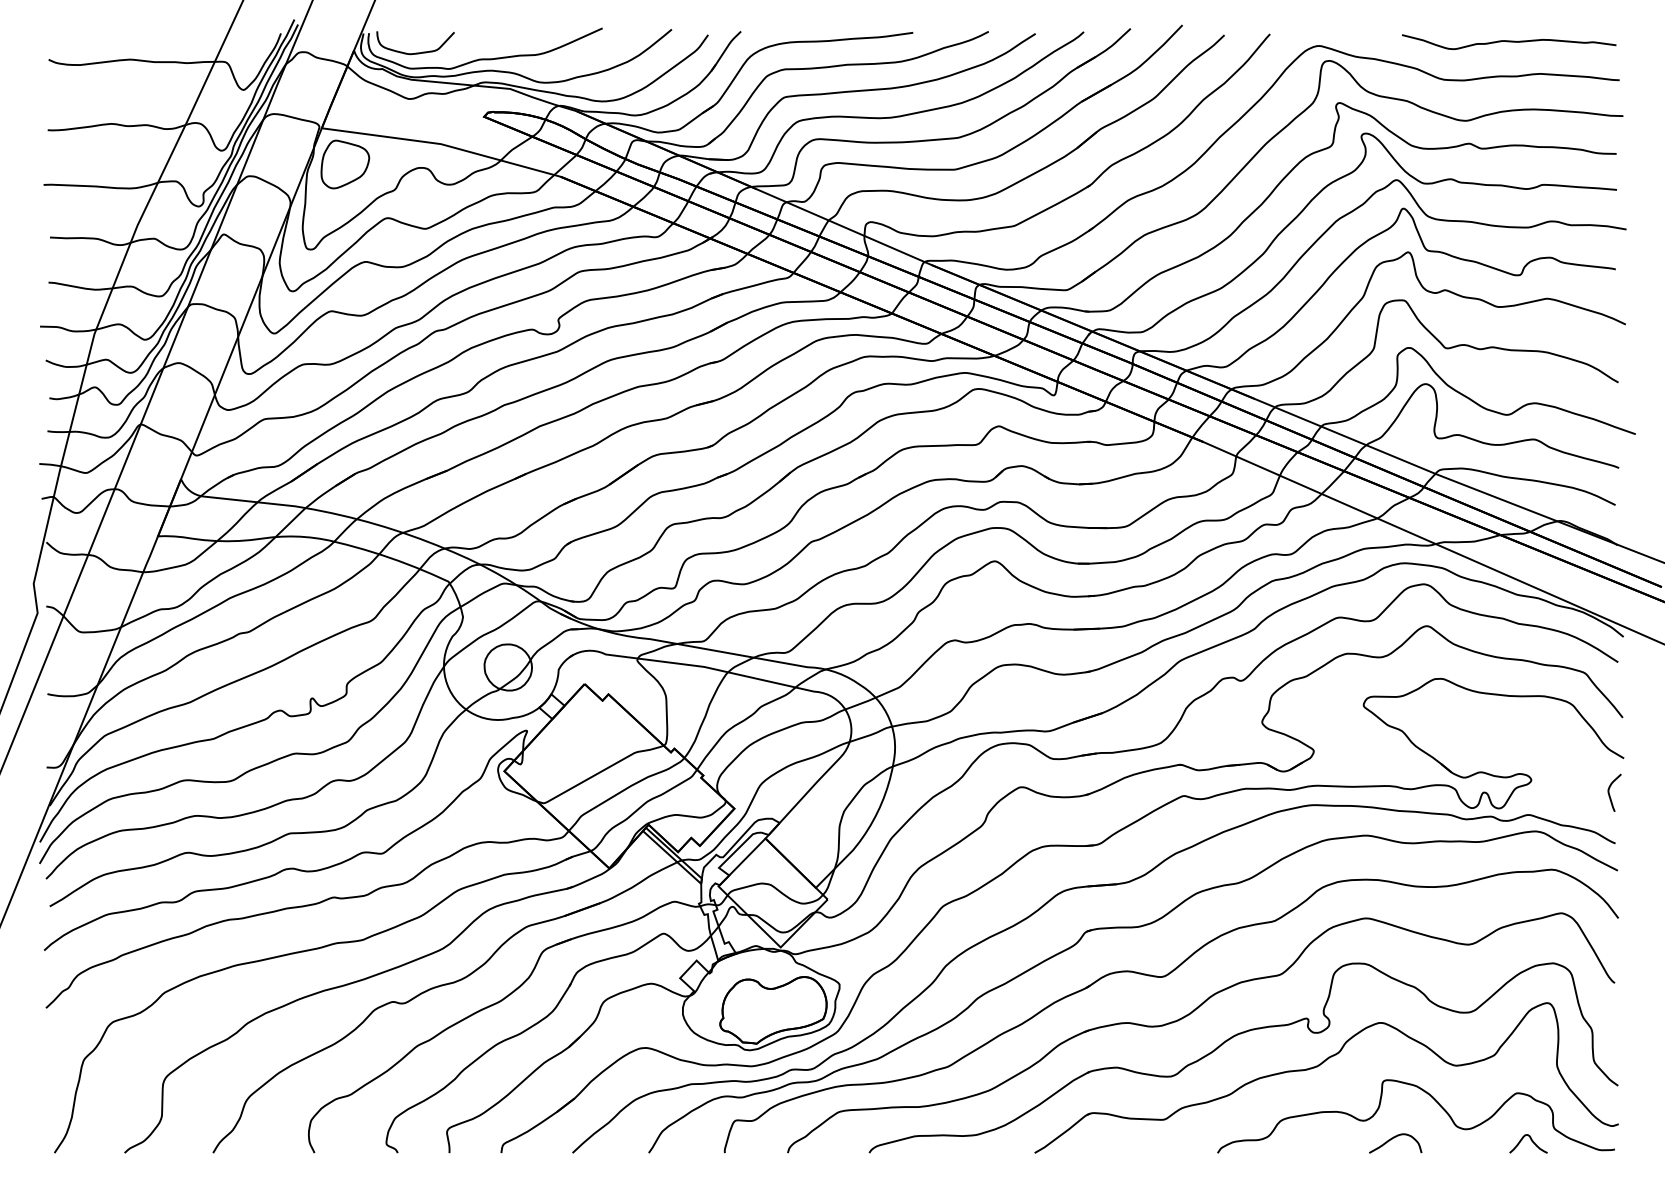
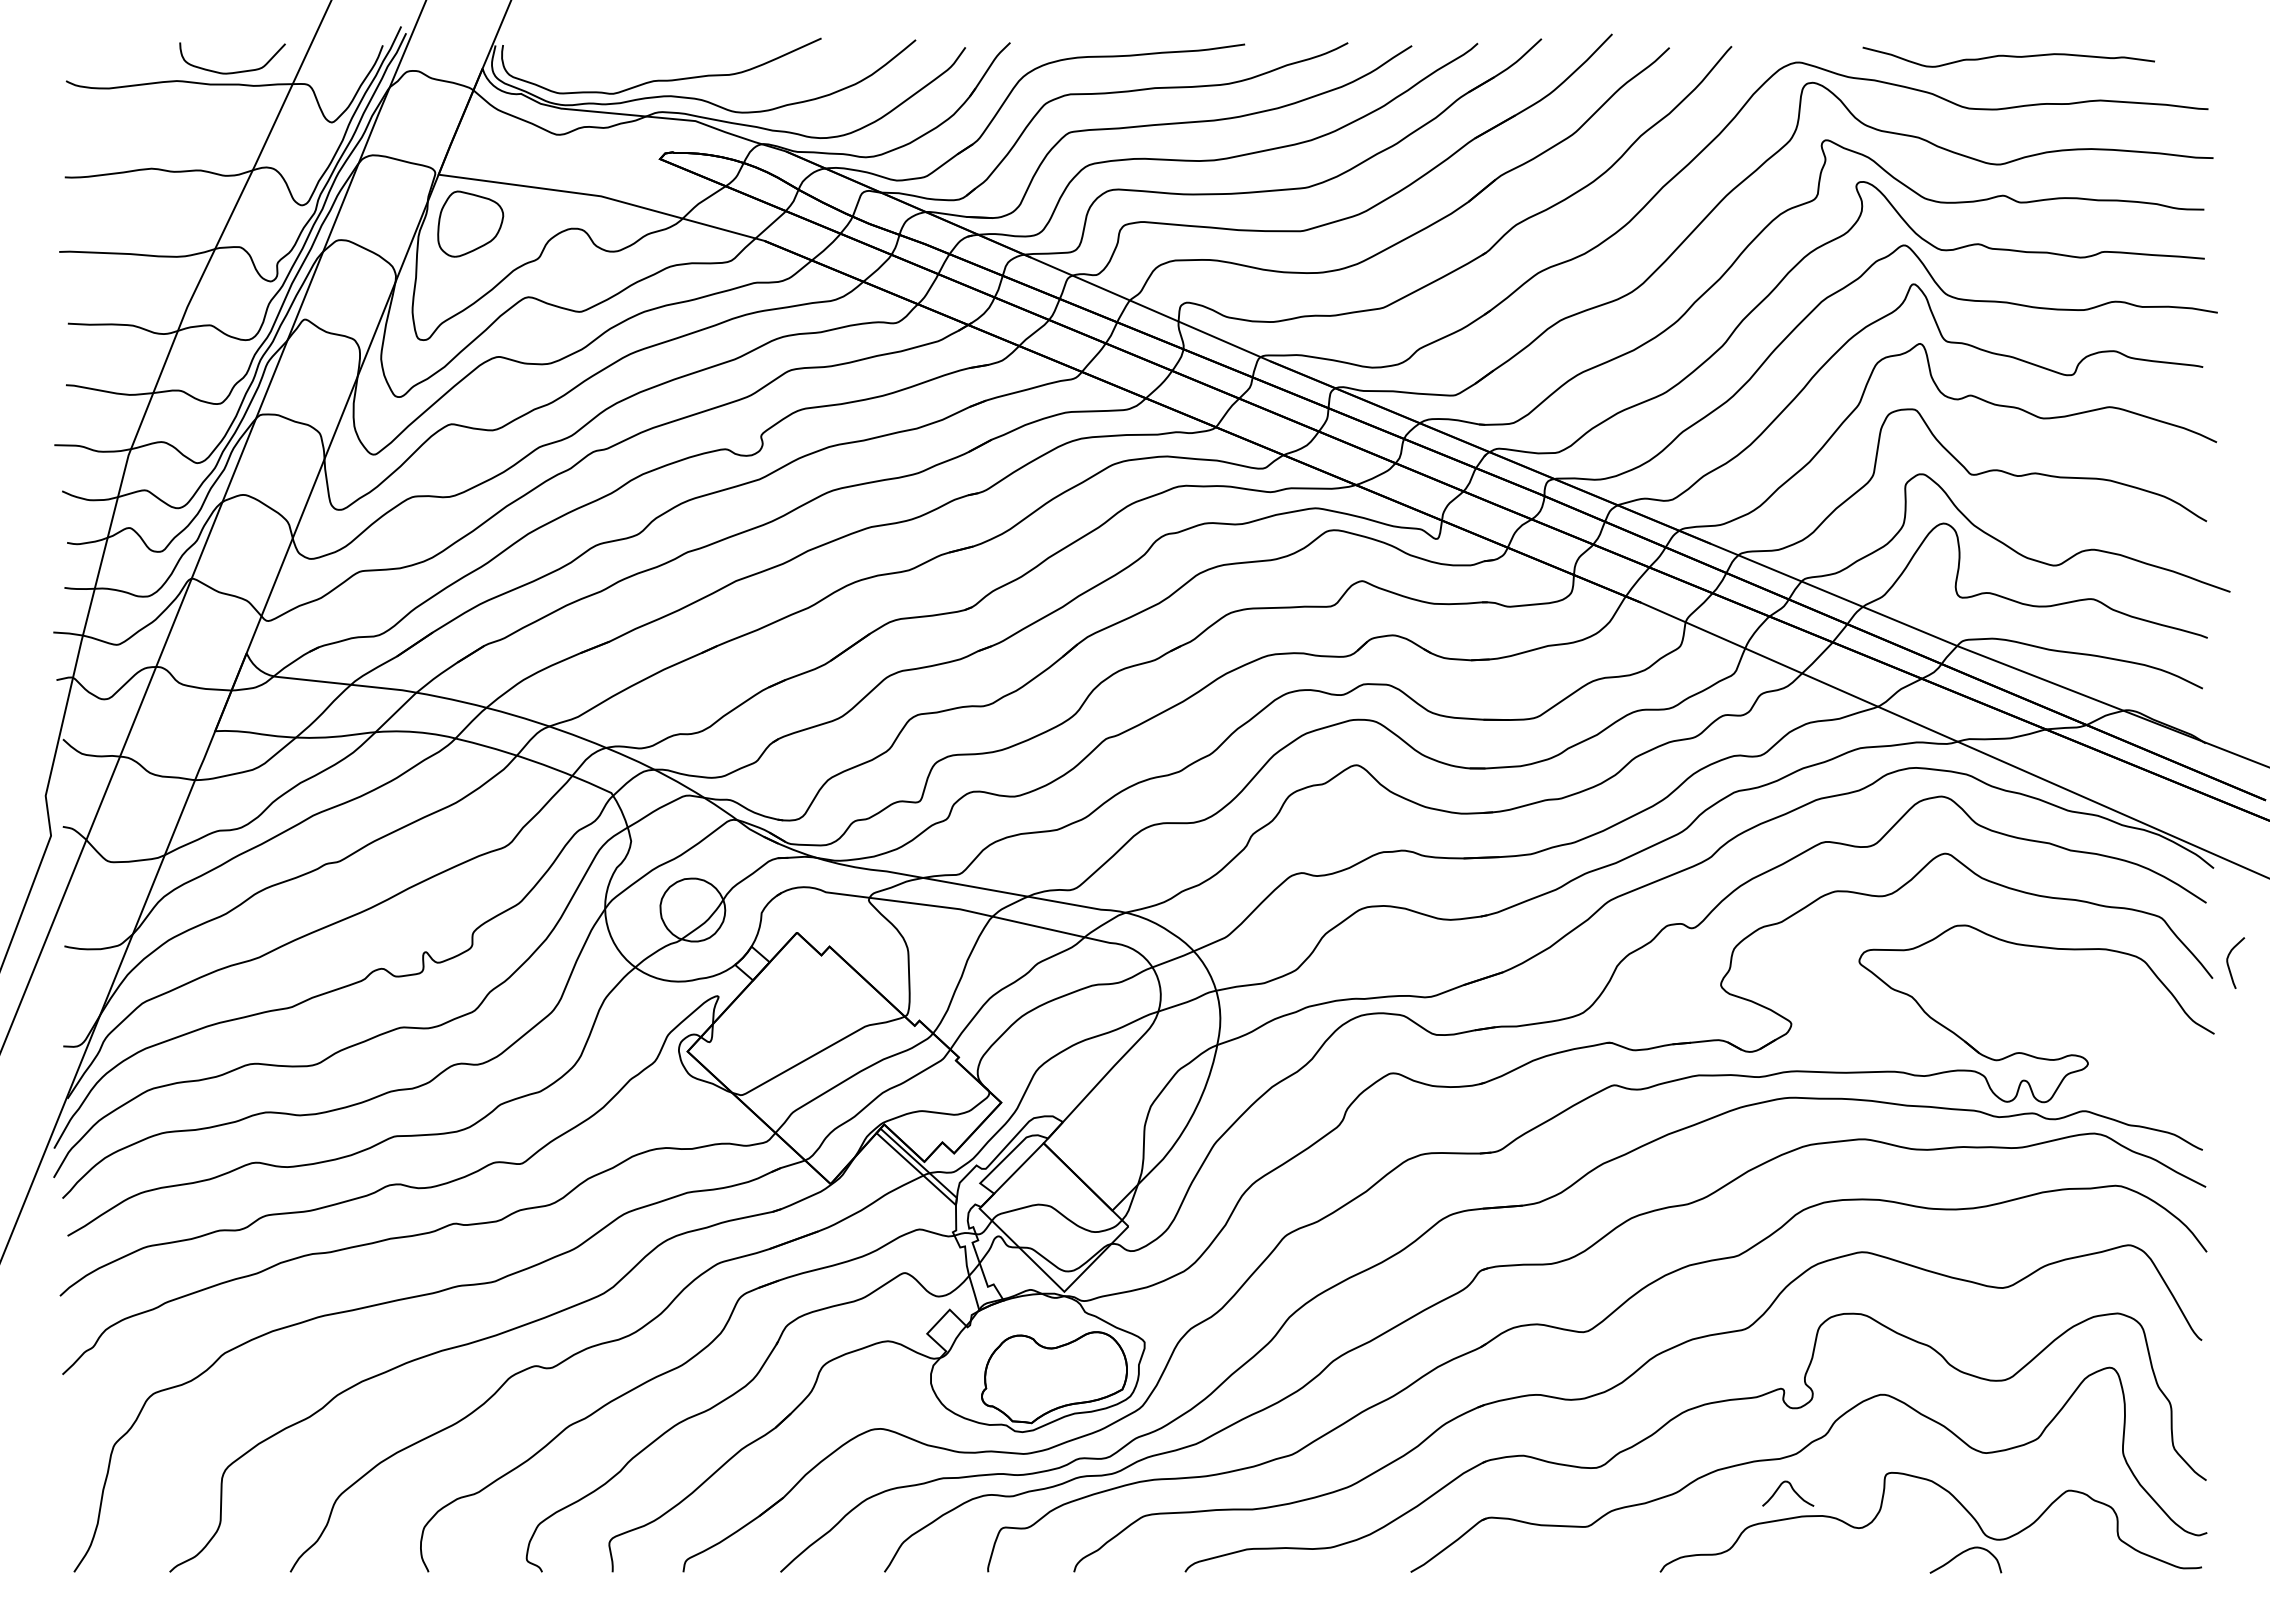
curve: (1508, 41) -> (2008, 56), moved
curve: (417, 52) -> (234, 71), moved
curve: (1610, 794) -> (2229, 965), moved
curve: (1393, 1138) -> (1963, 1553), moved
curve: (1531, 1141) -> (1792, 1490), moved

